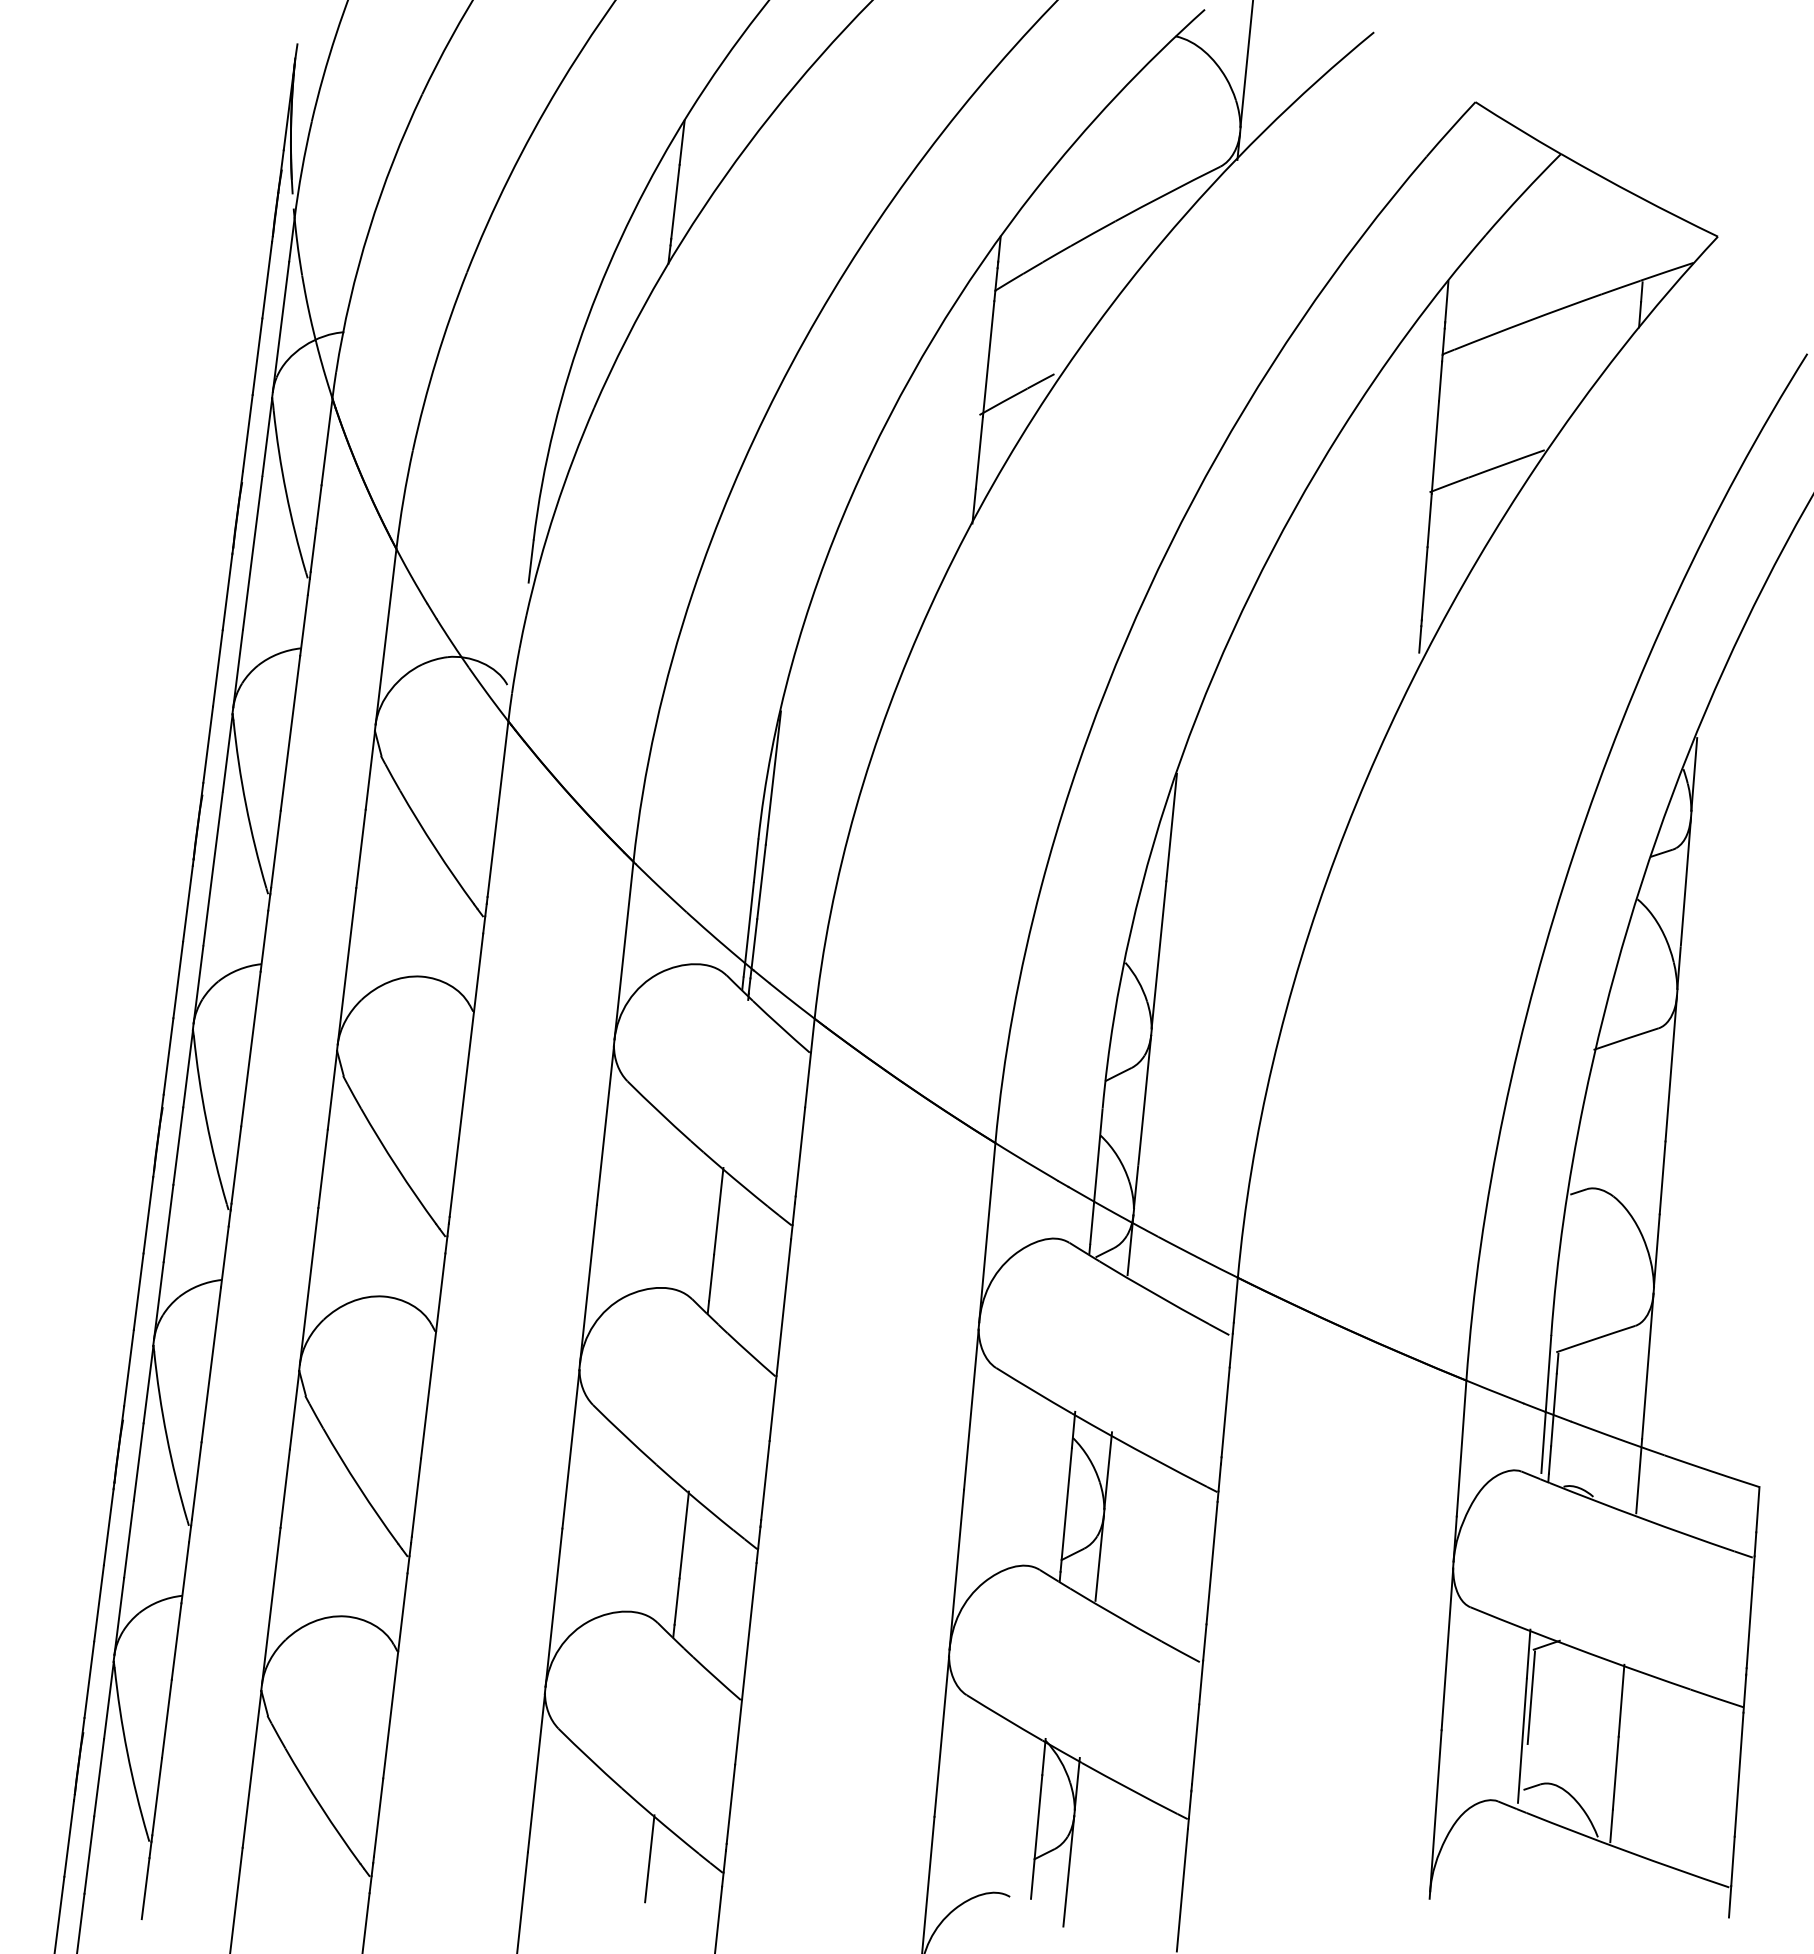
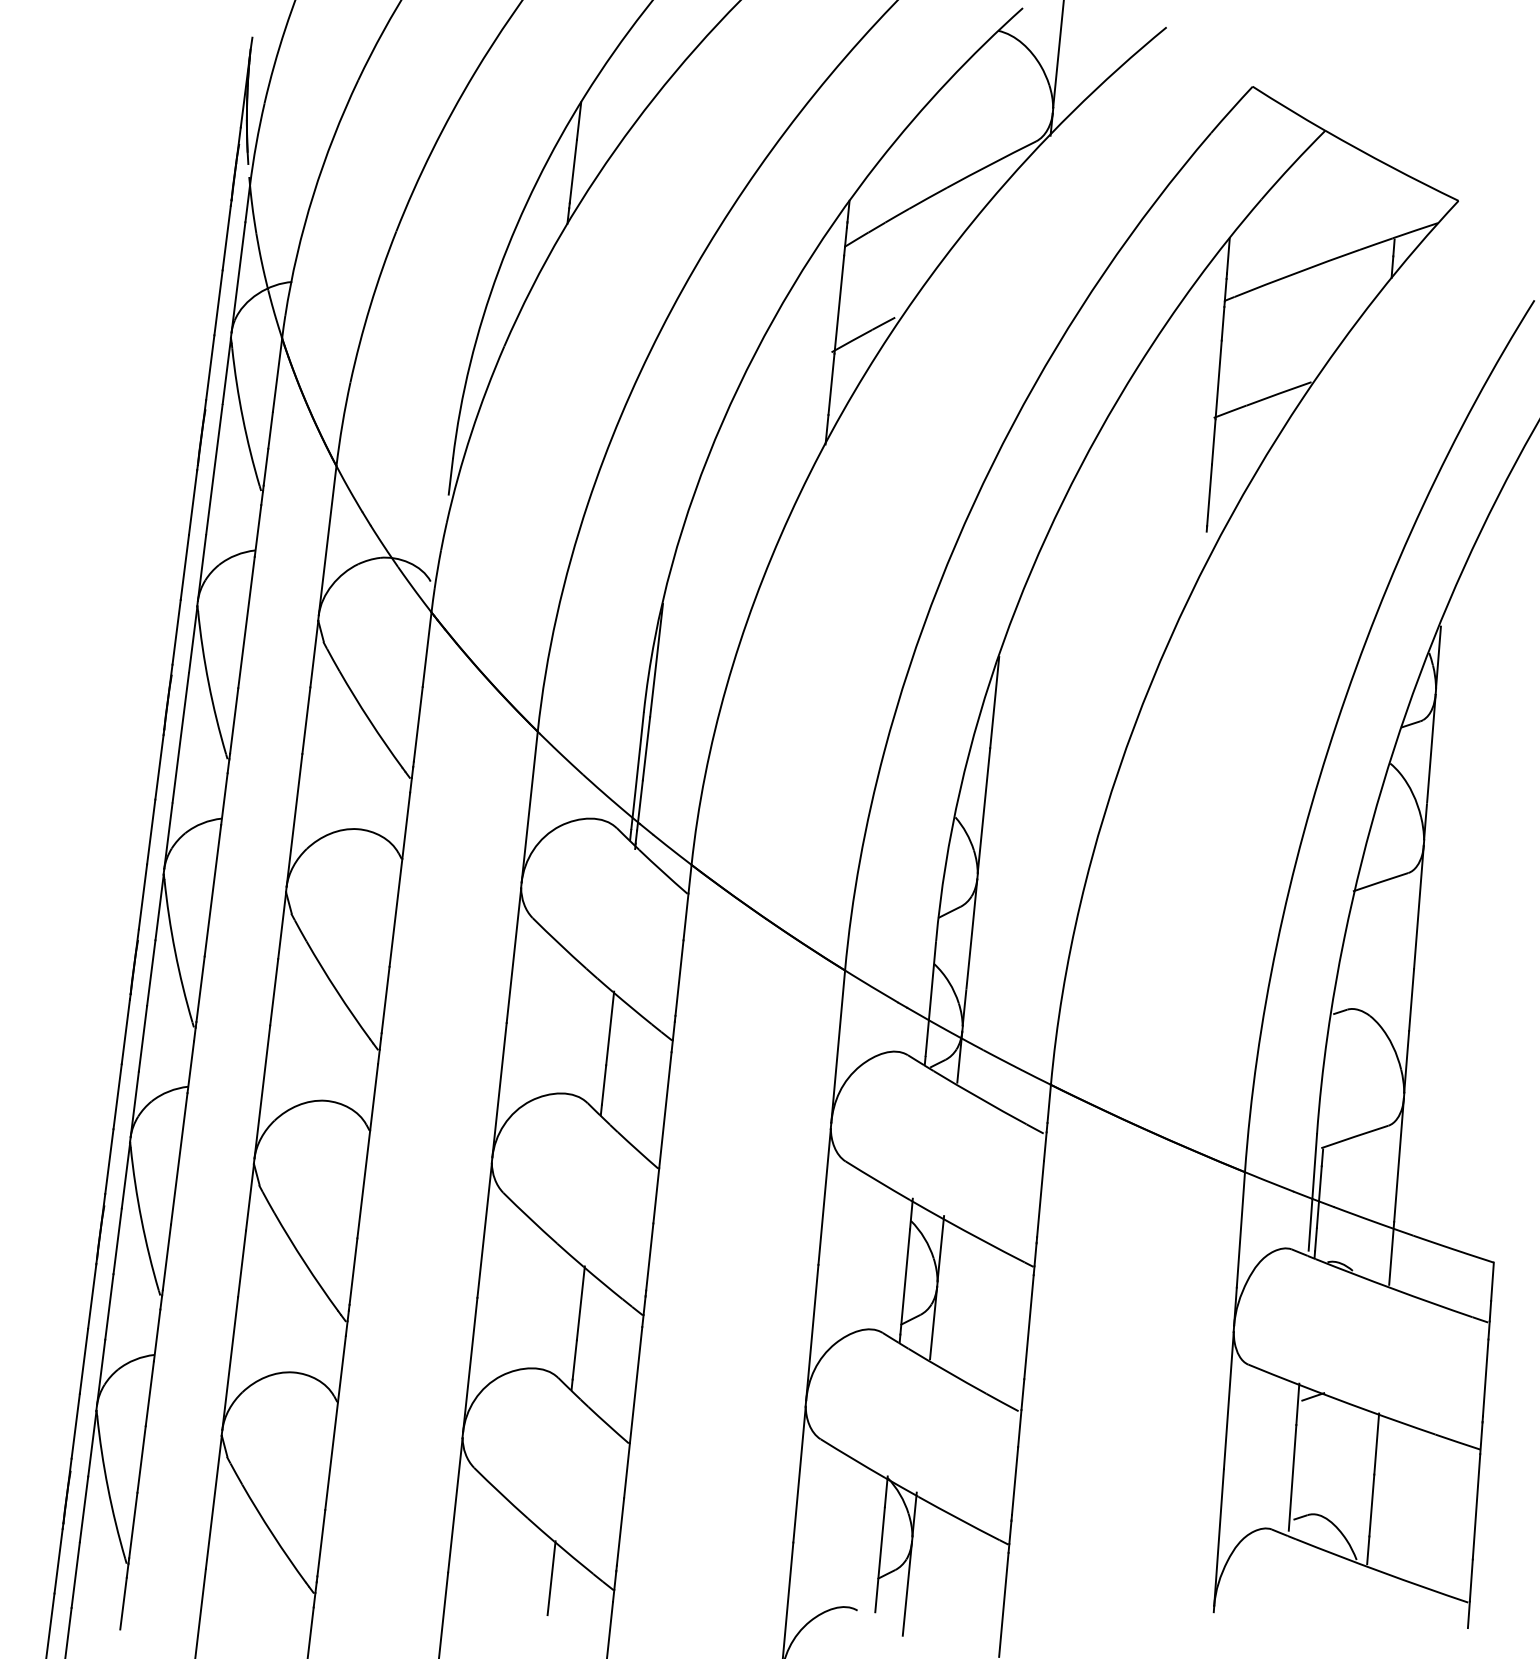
line: (1420, 639) -> (1206, 542), removed
line: (1531, 1697) -> (1300, 1441), removed

